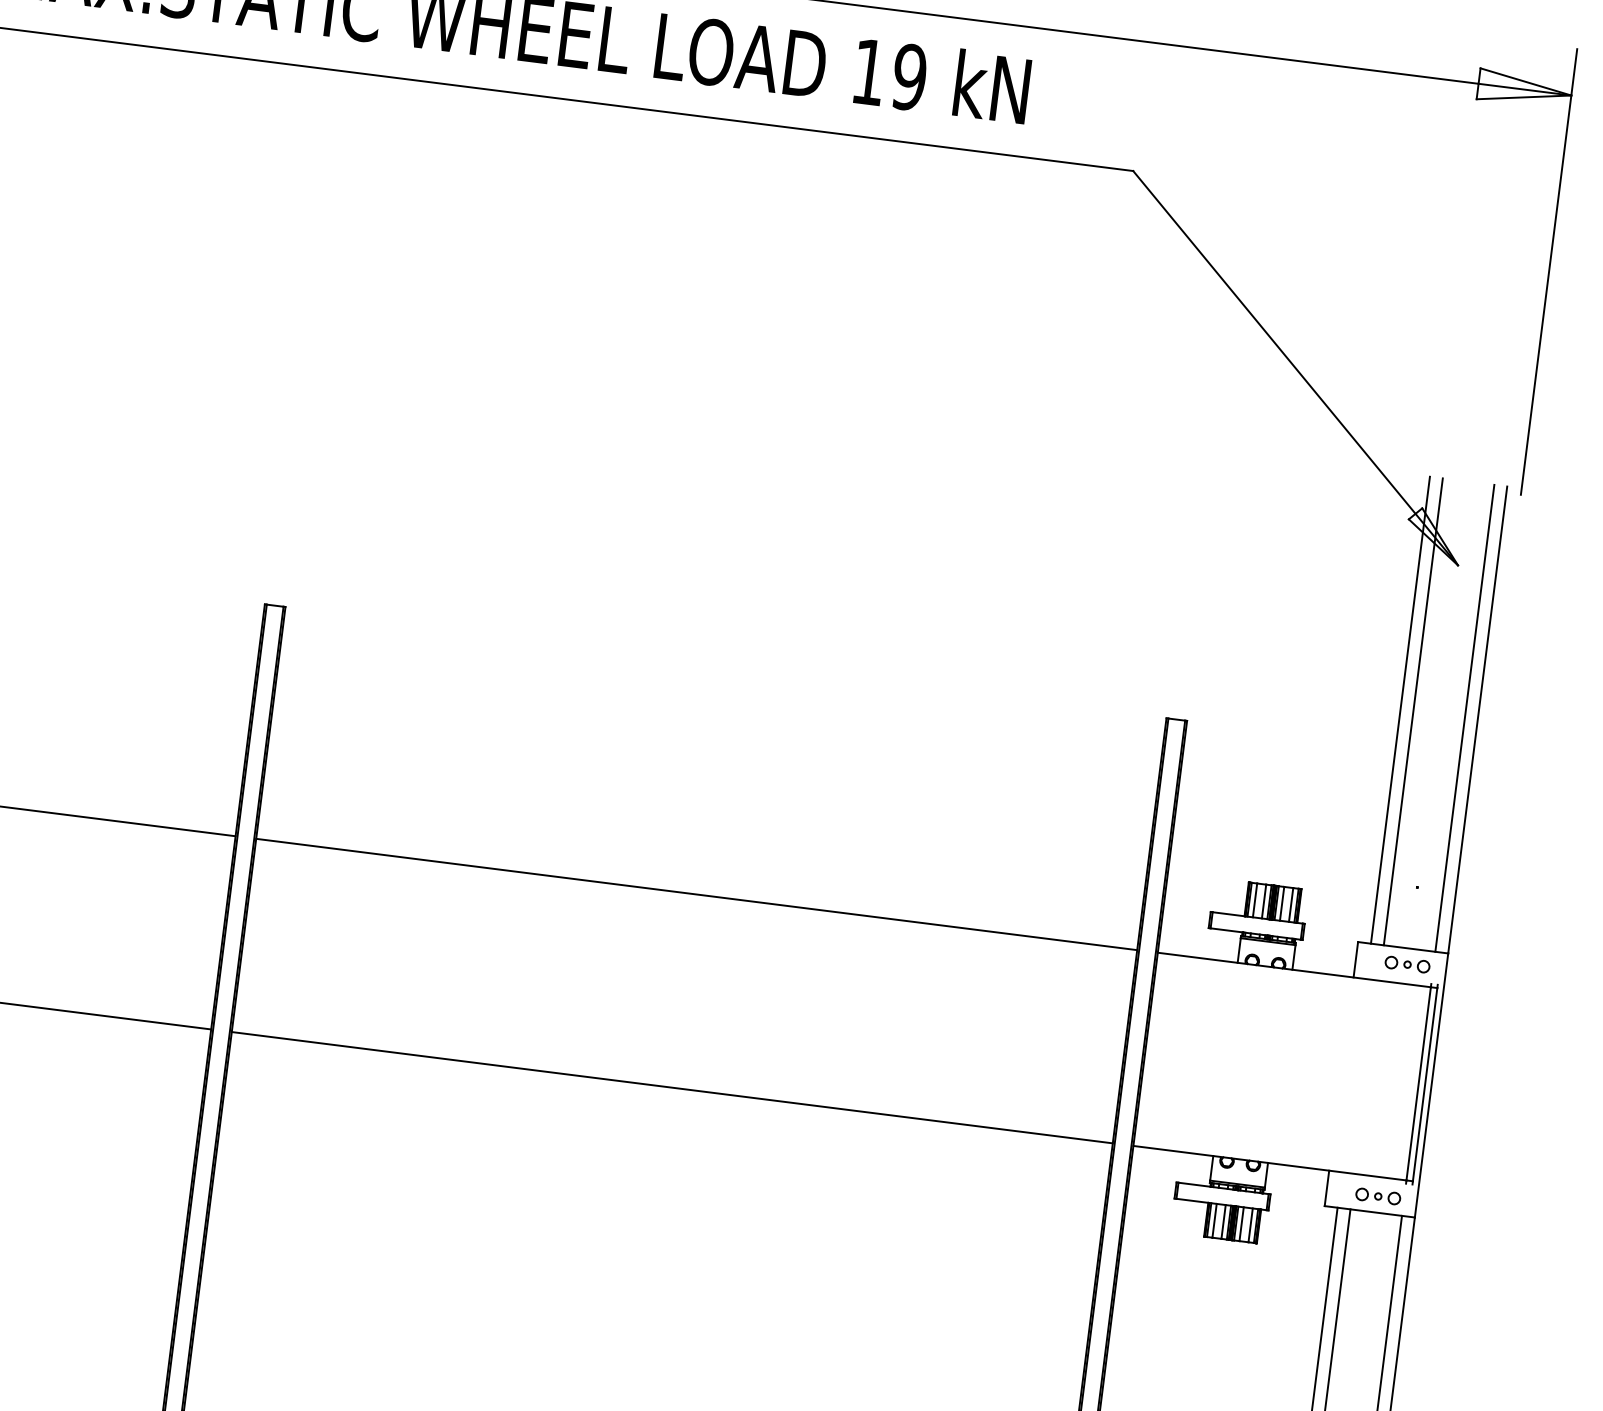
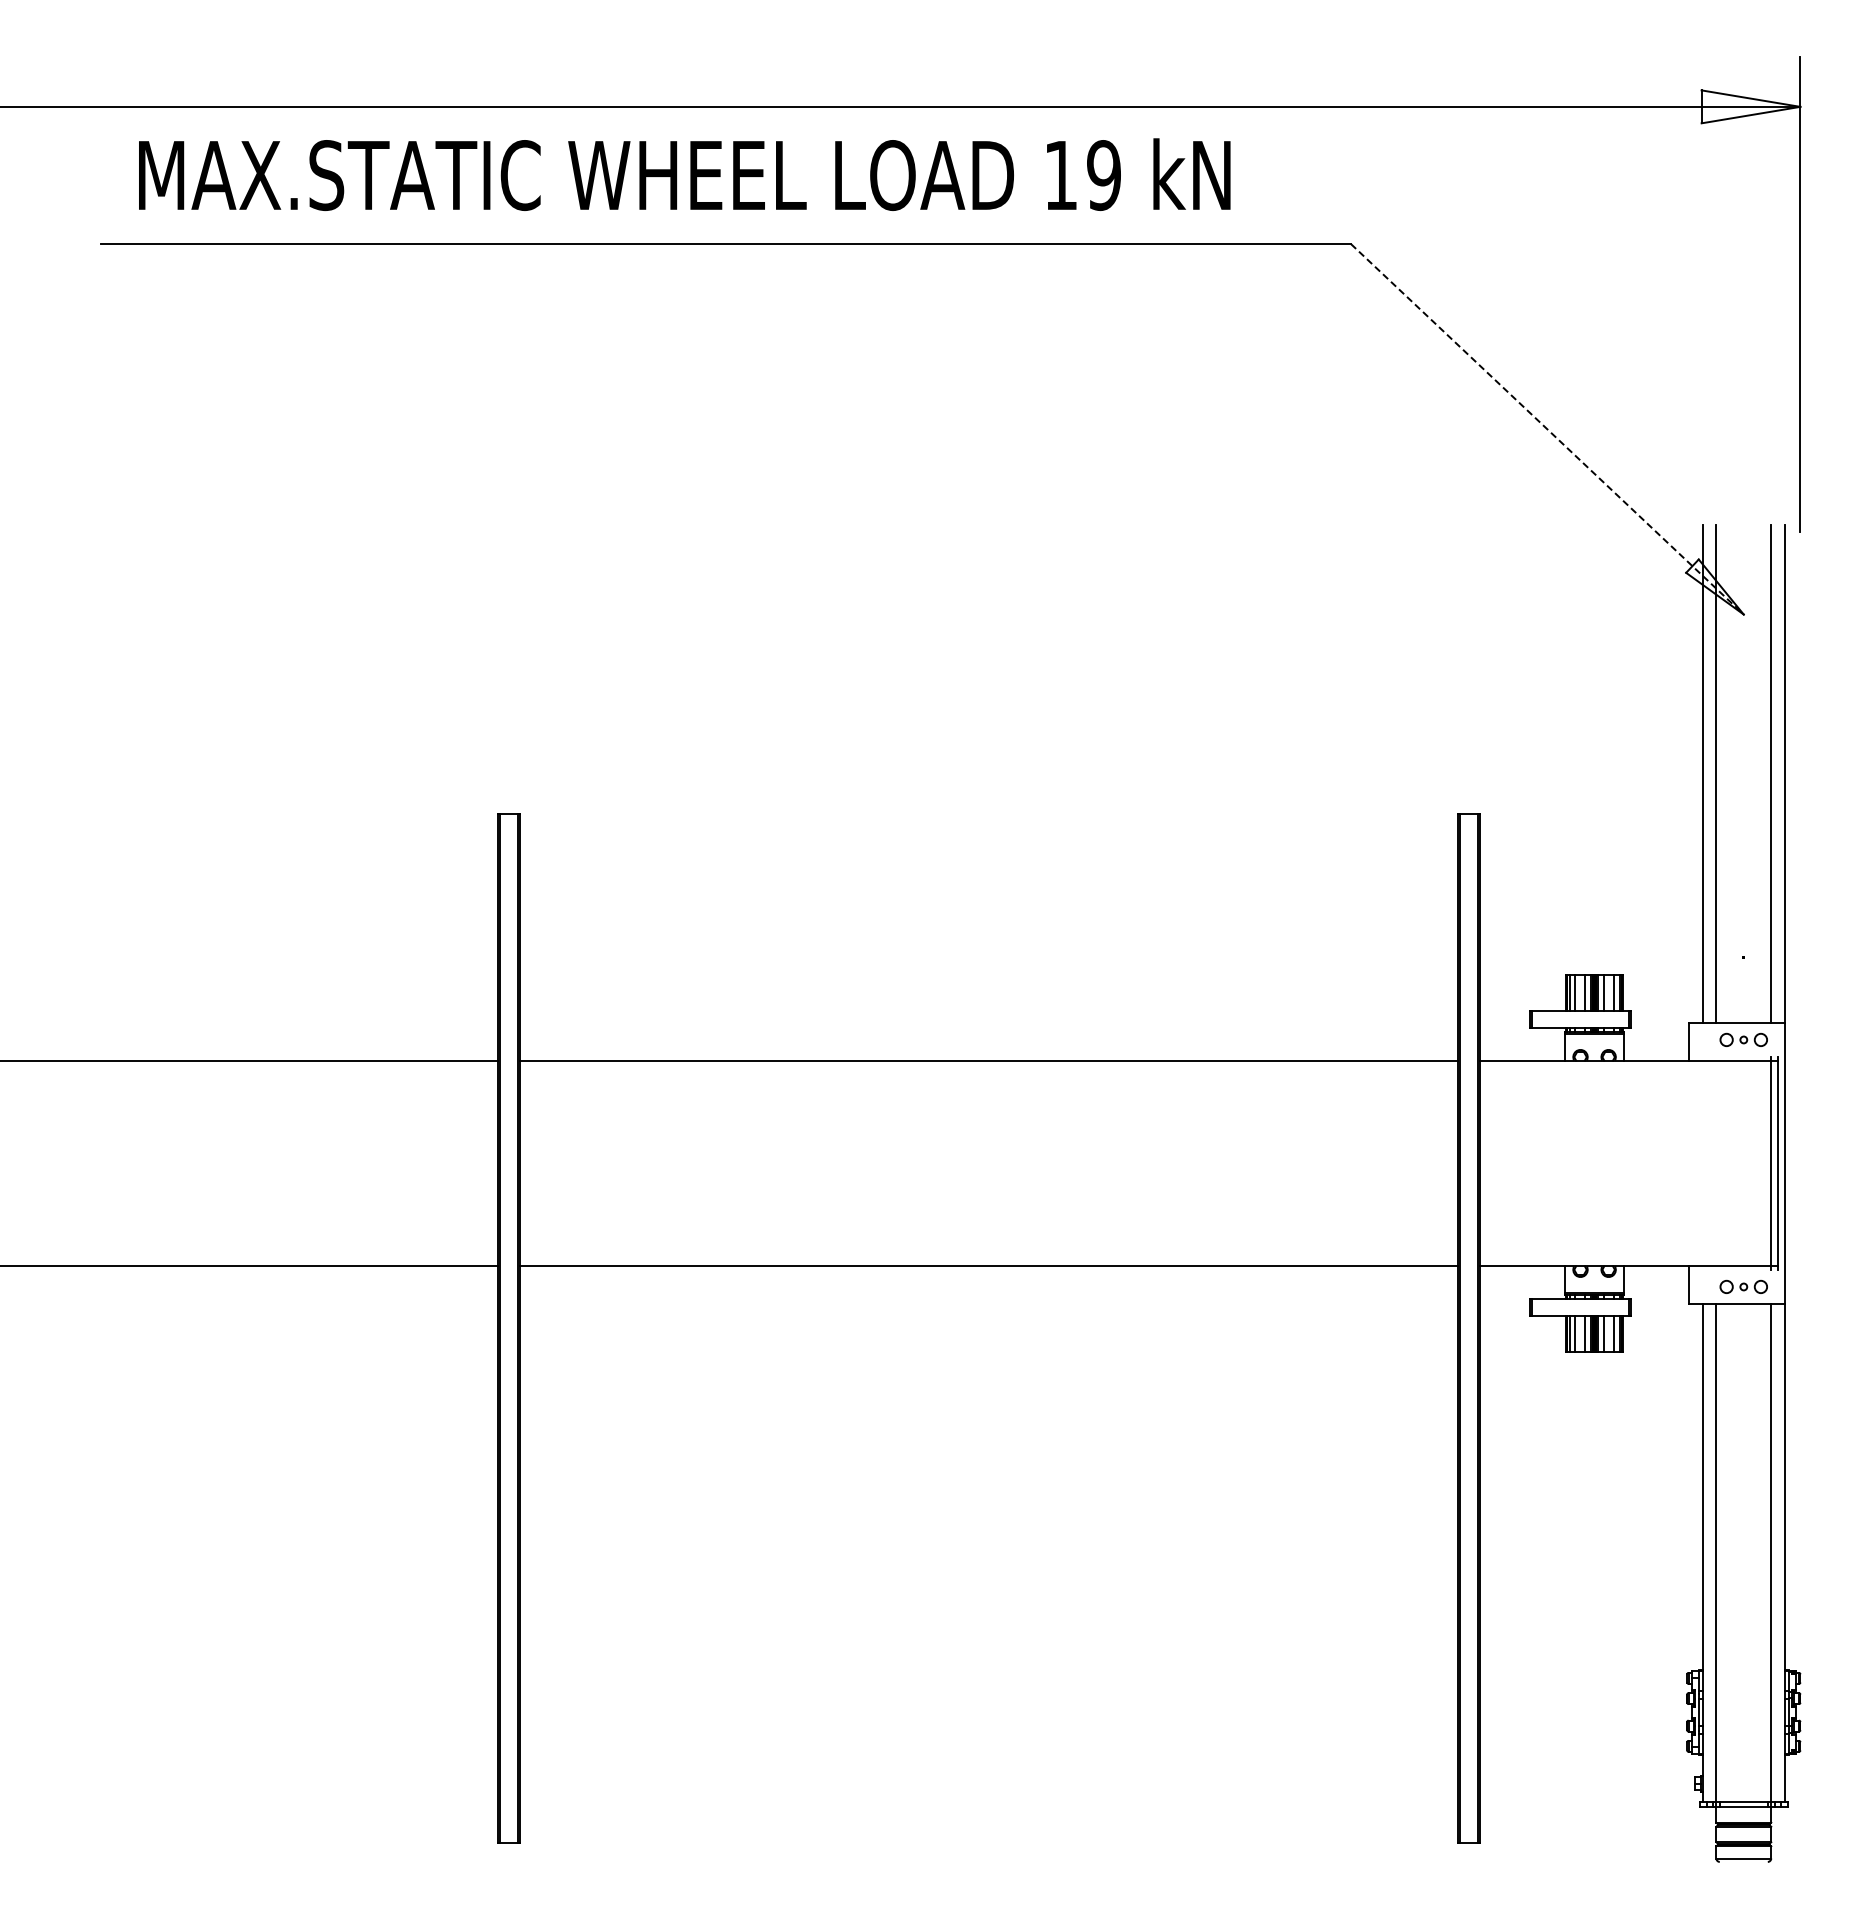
line: (1295, 368) -> (1547, 429), solid -> dashed

